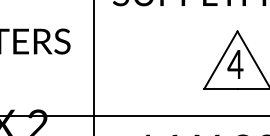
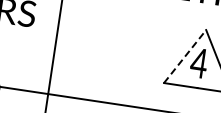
line: (221, 59) -> (185, 56), solid -> dashed

